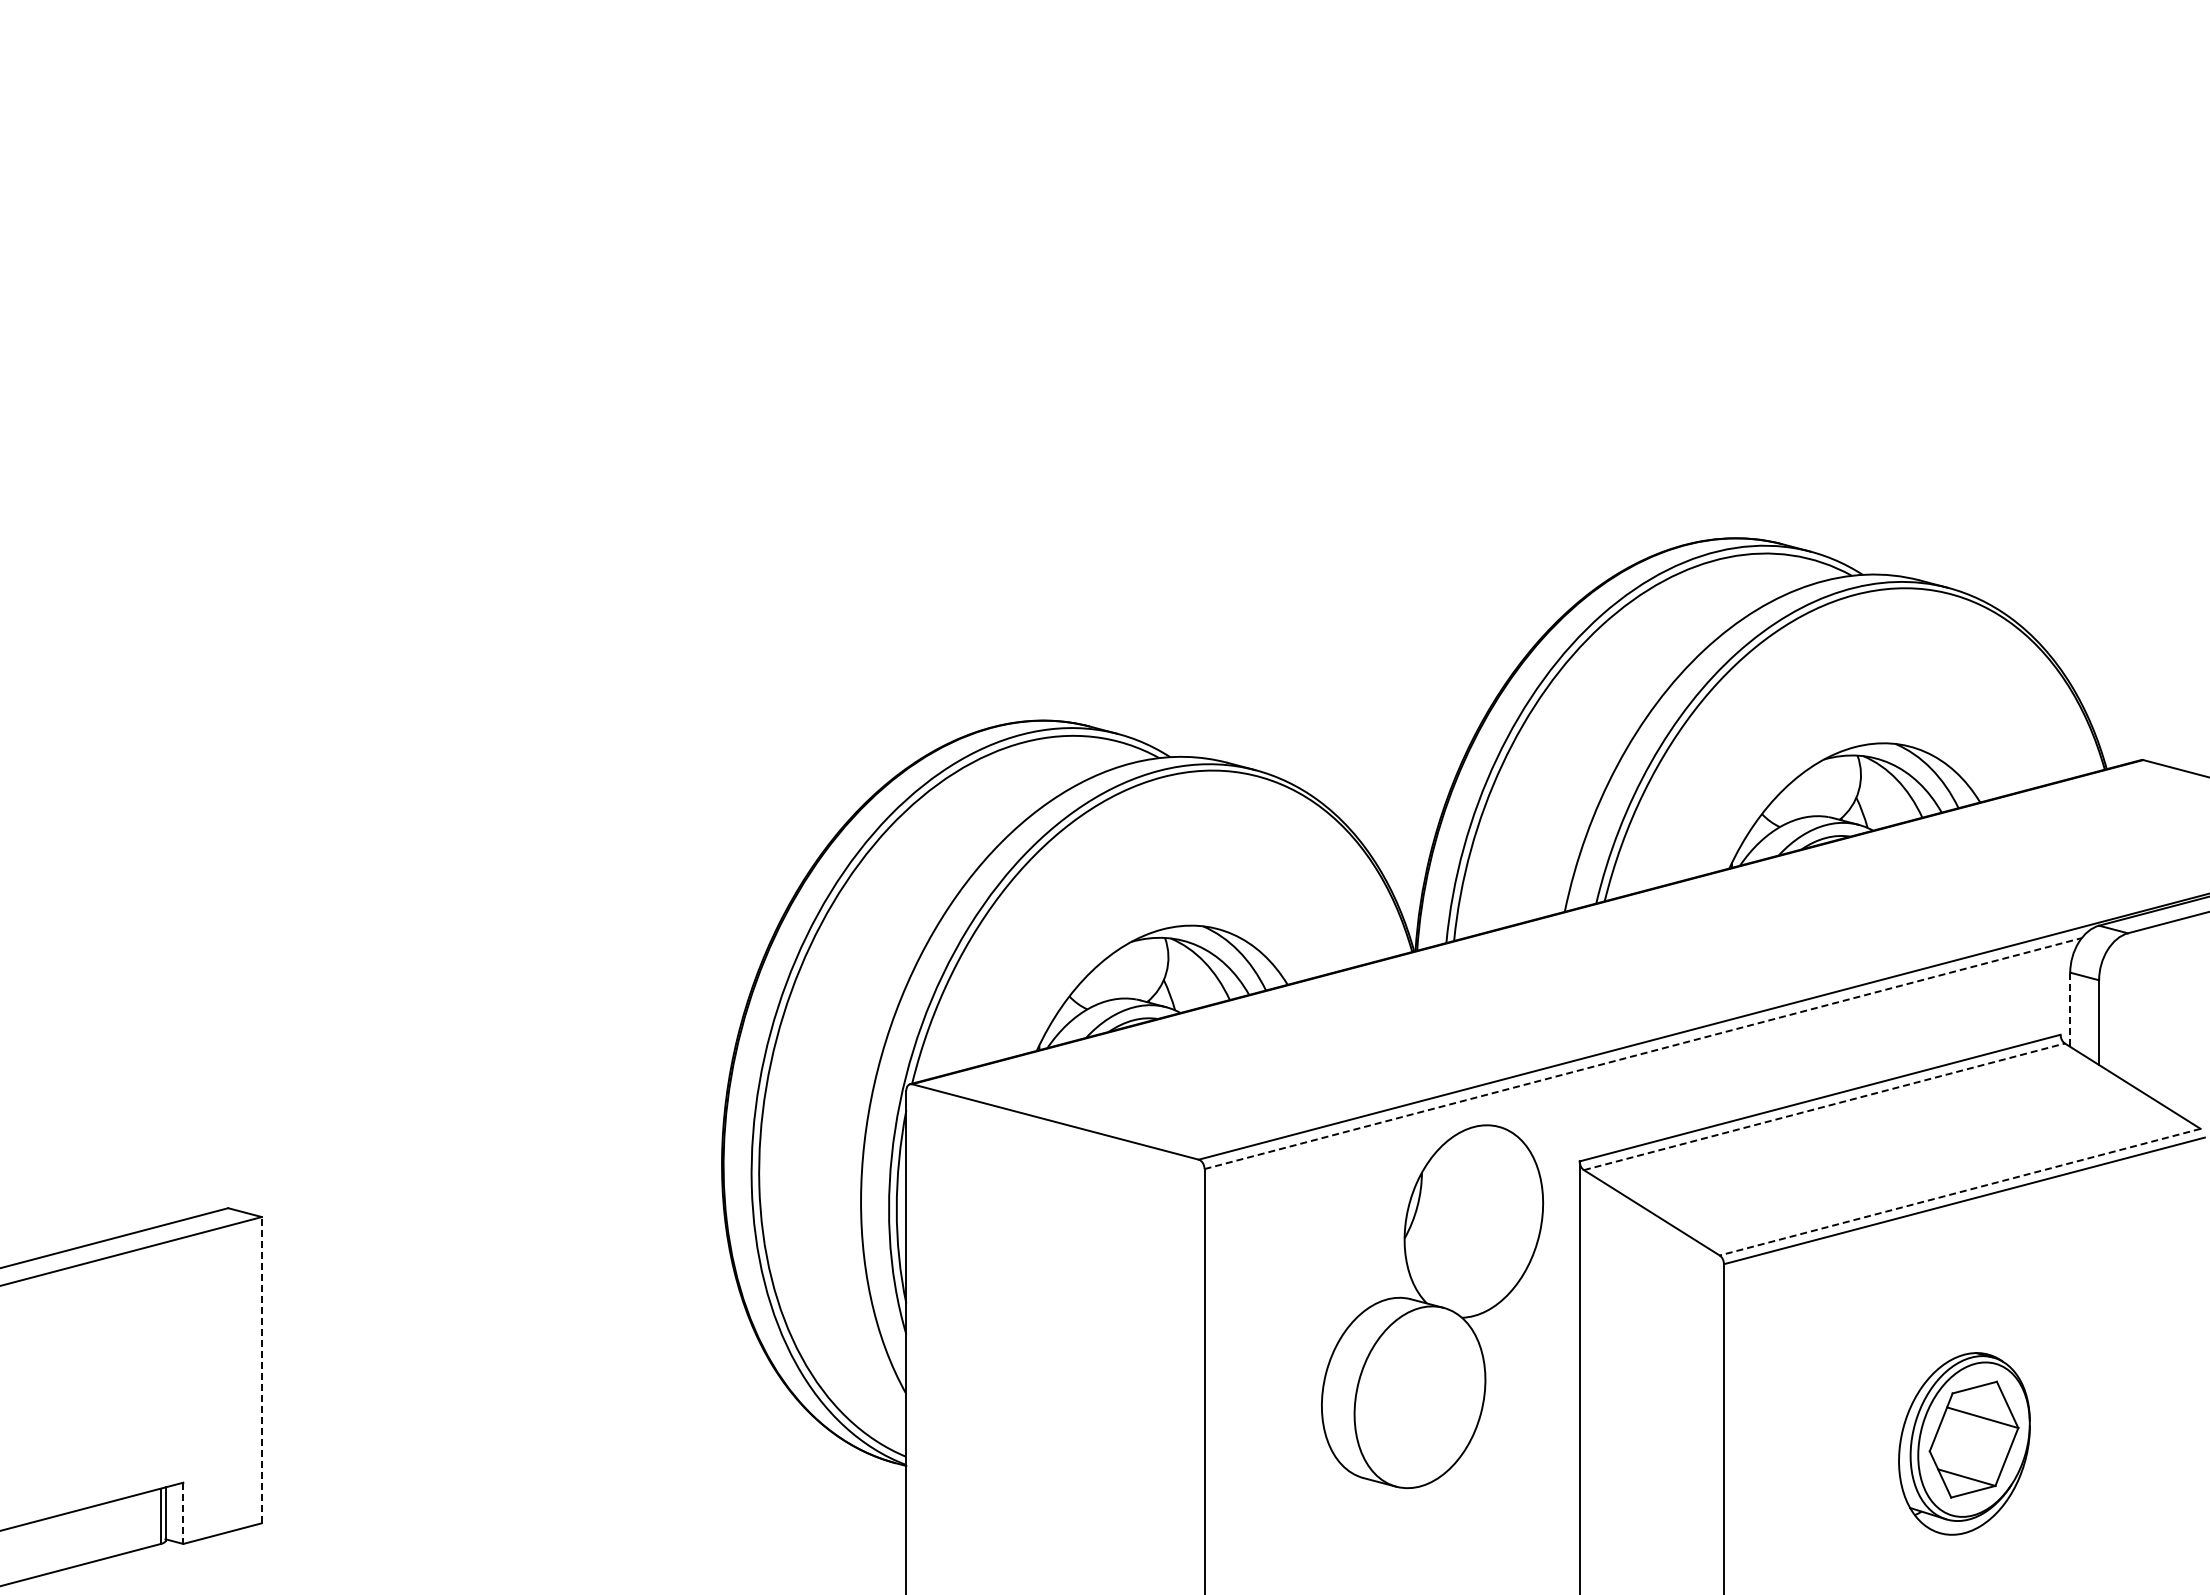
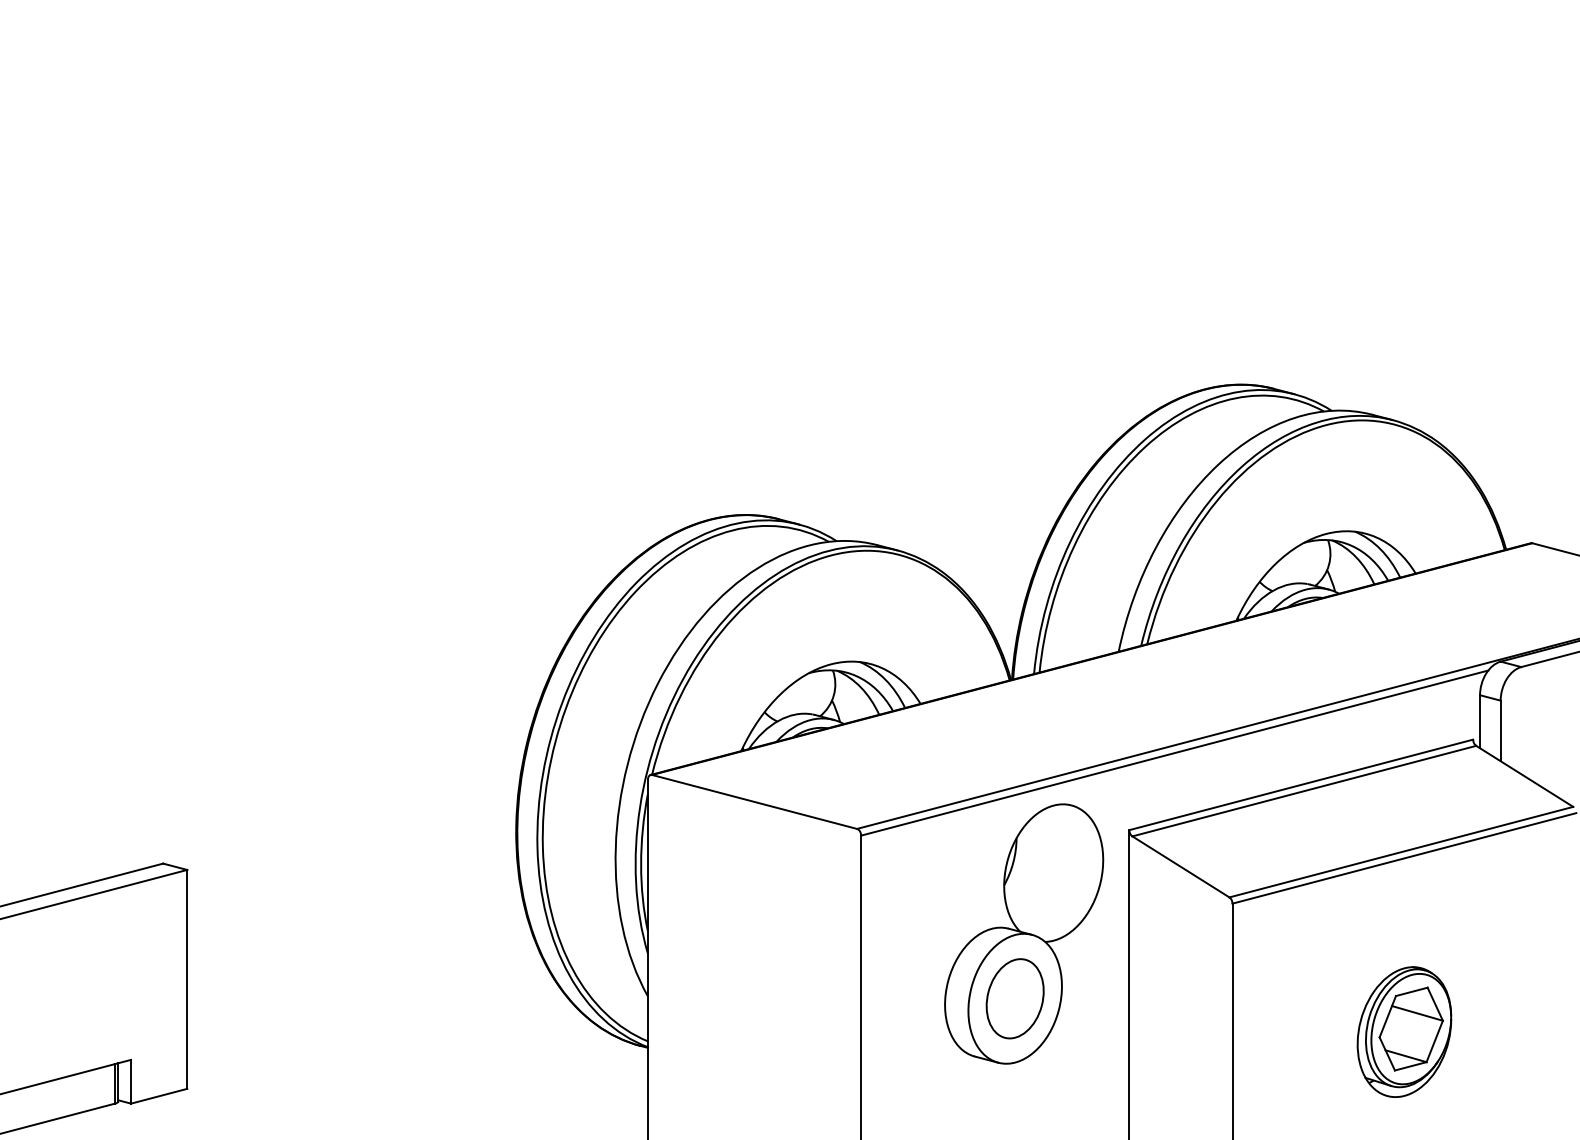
line: (2070, 1010) -> (1480, 722), dashed -> solid
line: (1643, 1053) -> (1174, 753), dashed -> solid
line: (1824, 1106) -> (1304, 790), dashed -> solid
line: (1960, 1192) -> (1401, 852), dashed -> solid
line: (261, 1369) -> (186, 978), dashed -> solid
part: (1419, 1396) -> (1014, 998), added
line: (183, 1513) -> (131, 1081), dashed -> solid

